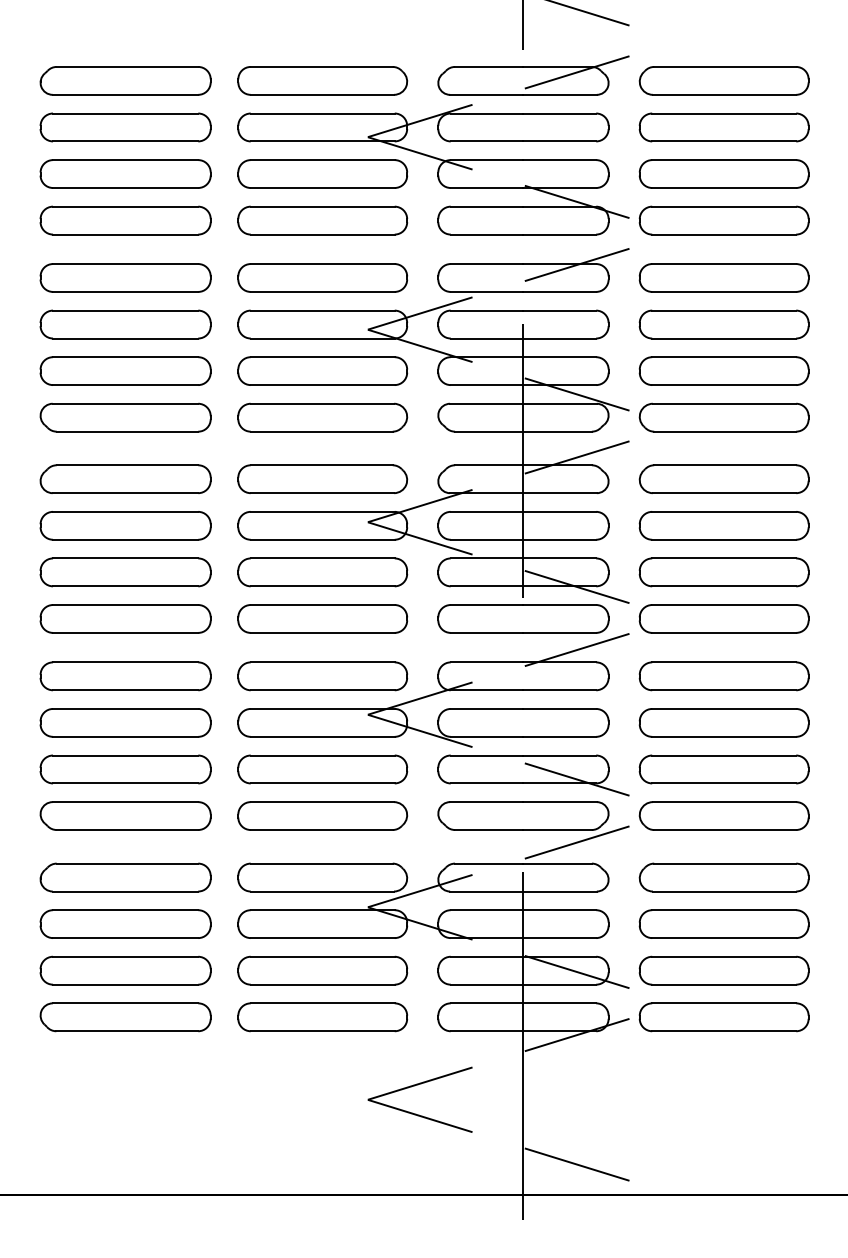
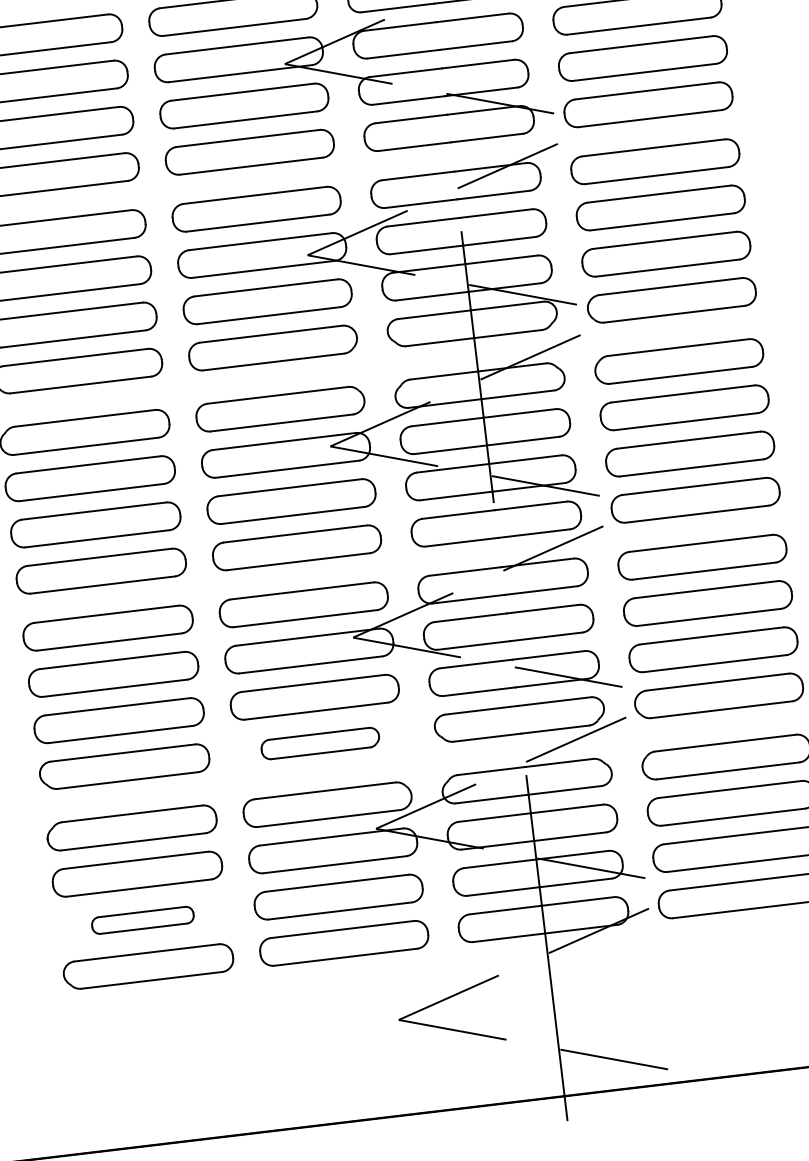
part: (322, 815) -> (320, 743), size x0.7
part: (125, 970) -> (142, 920), size x0.6

